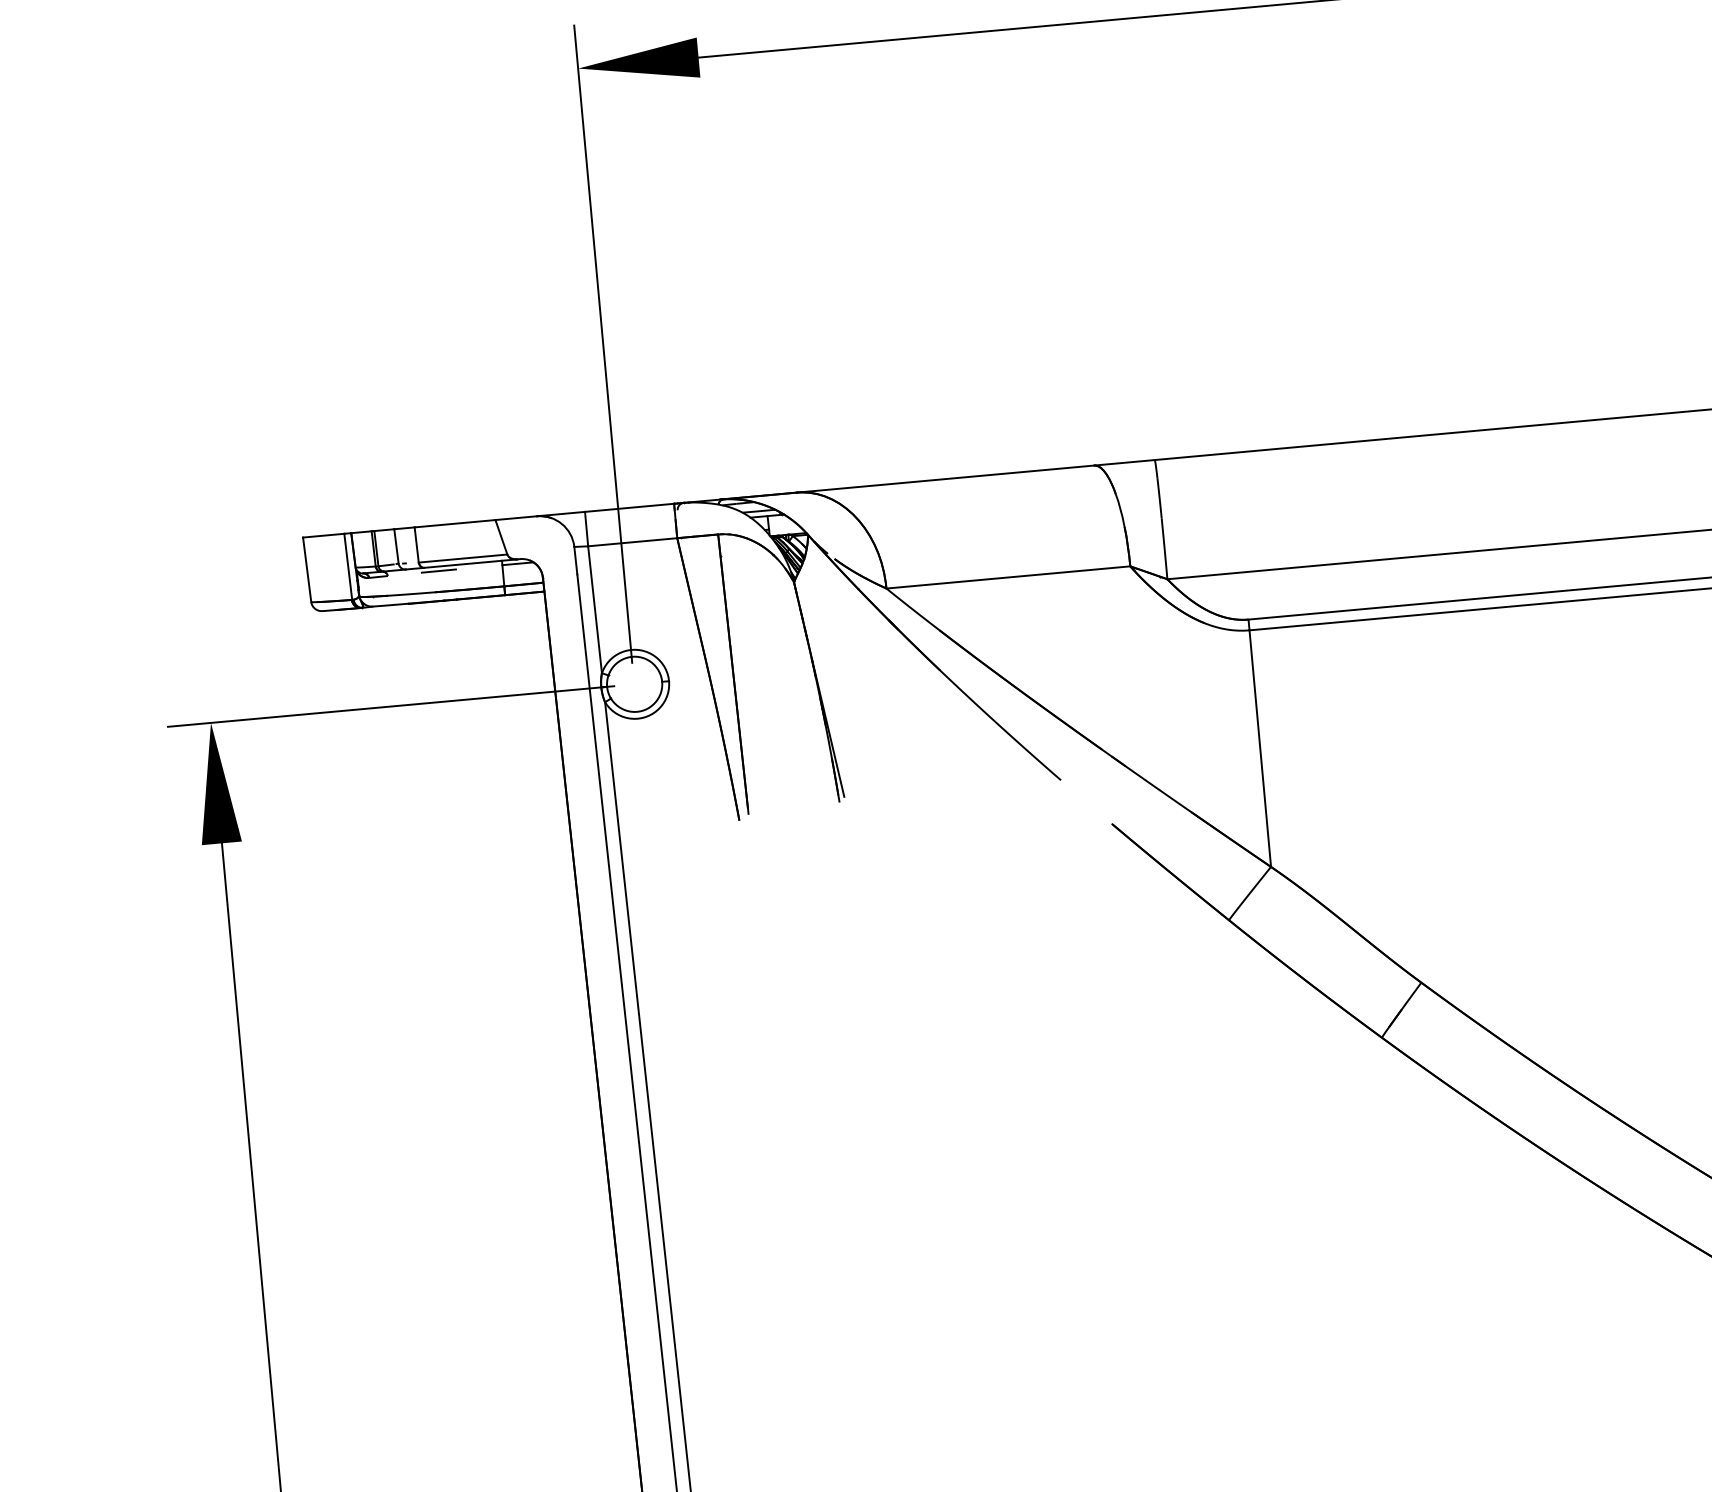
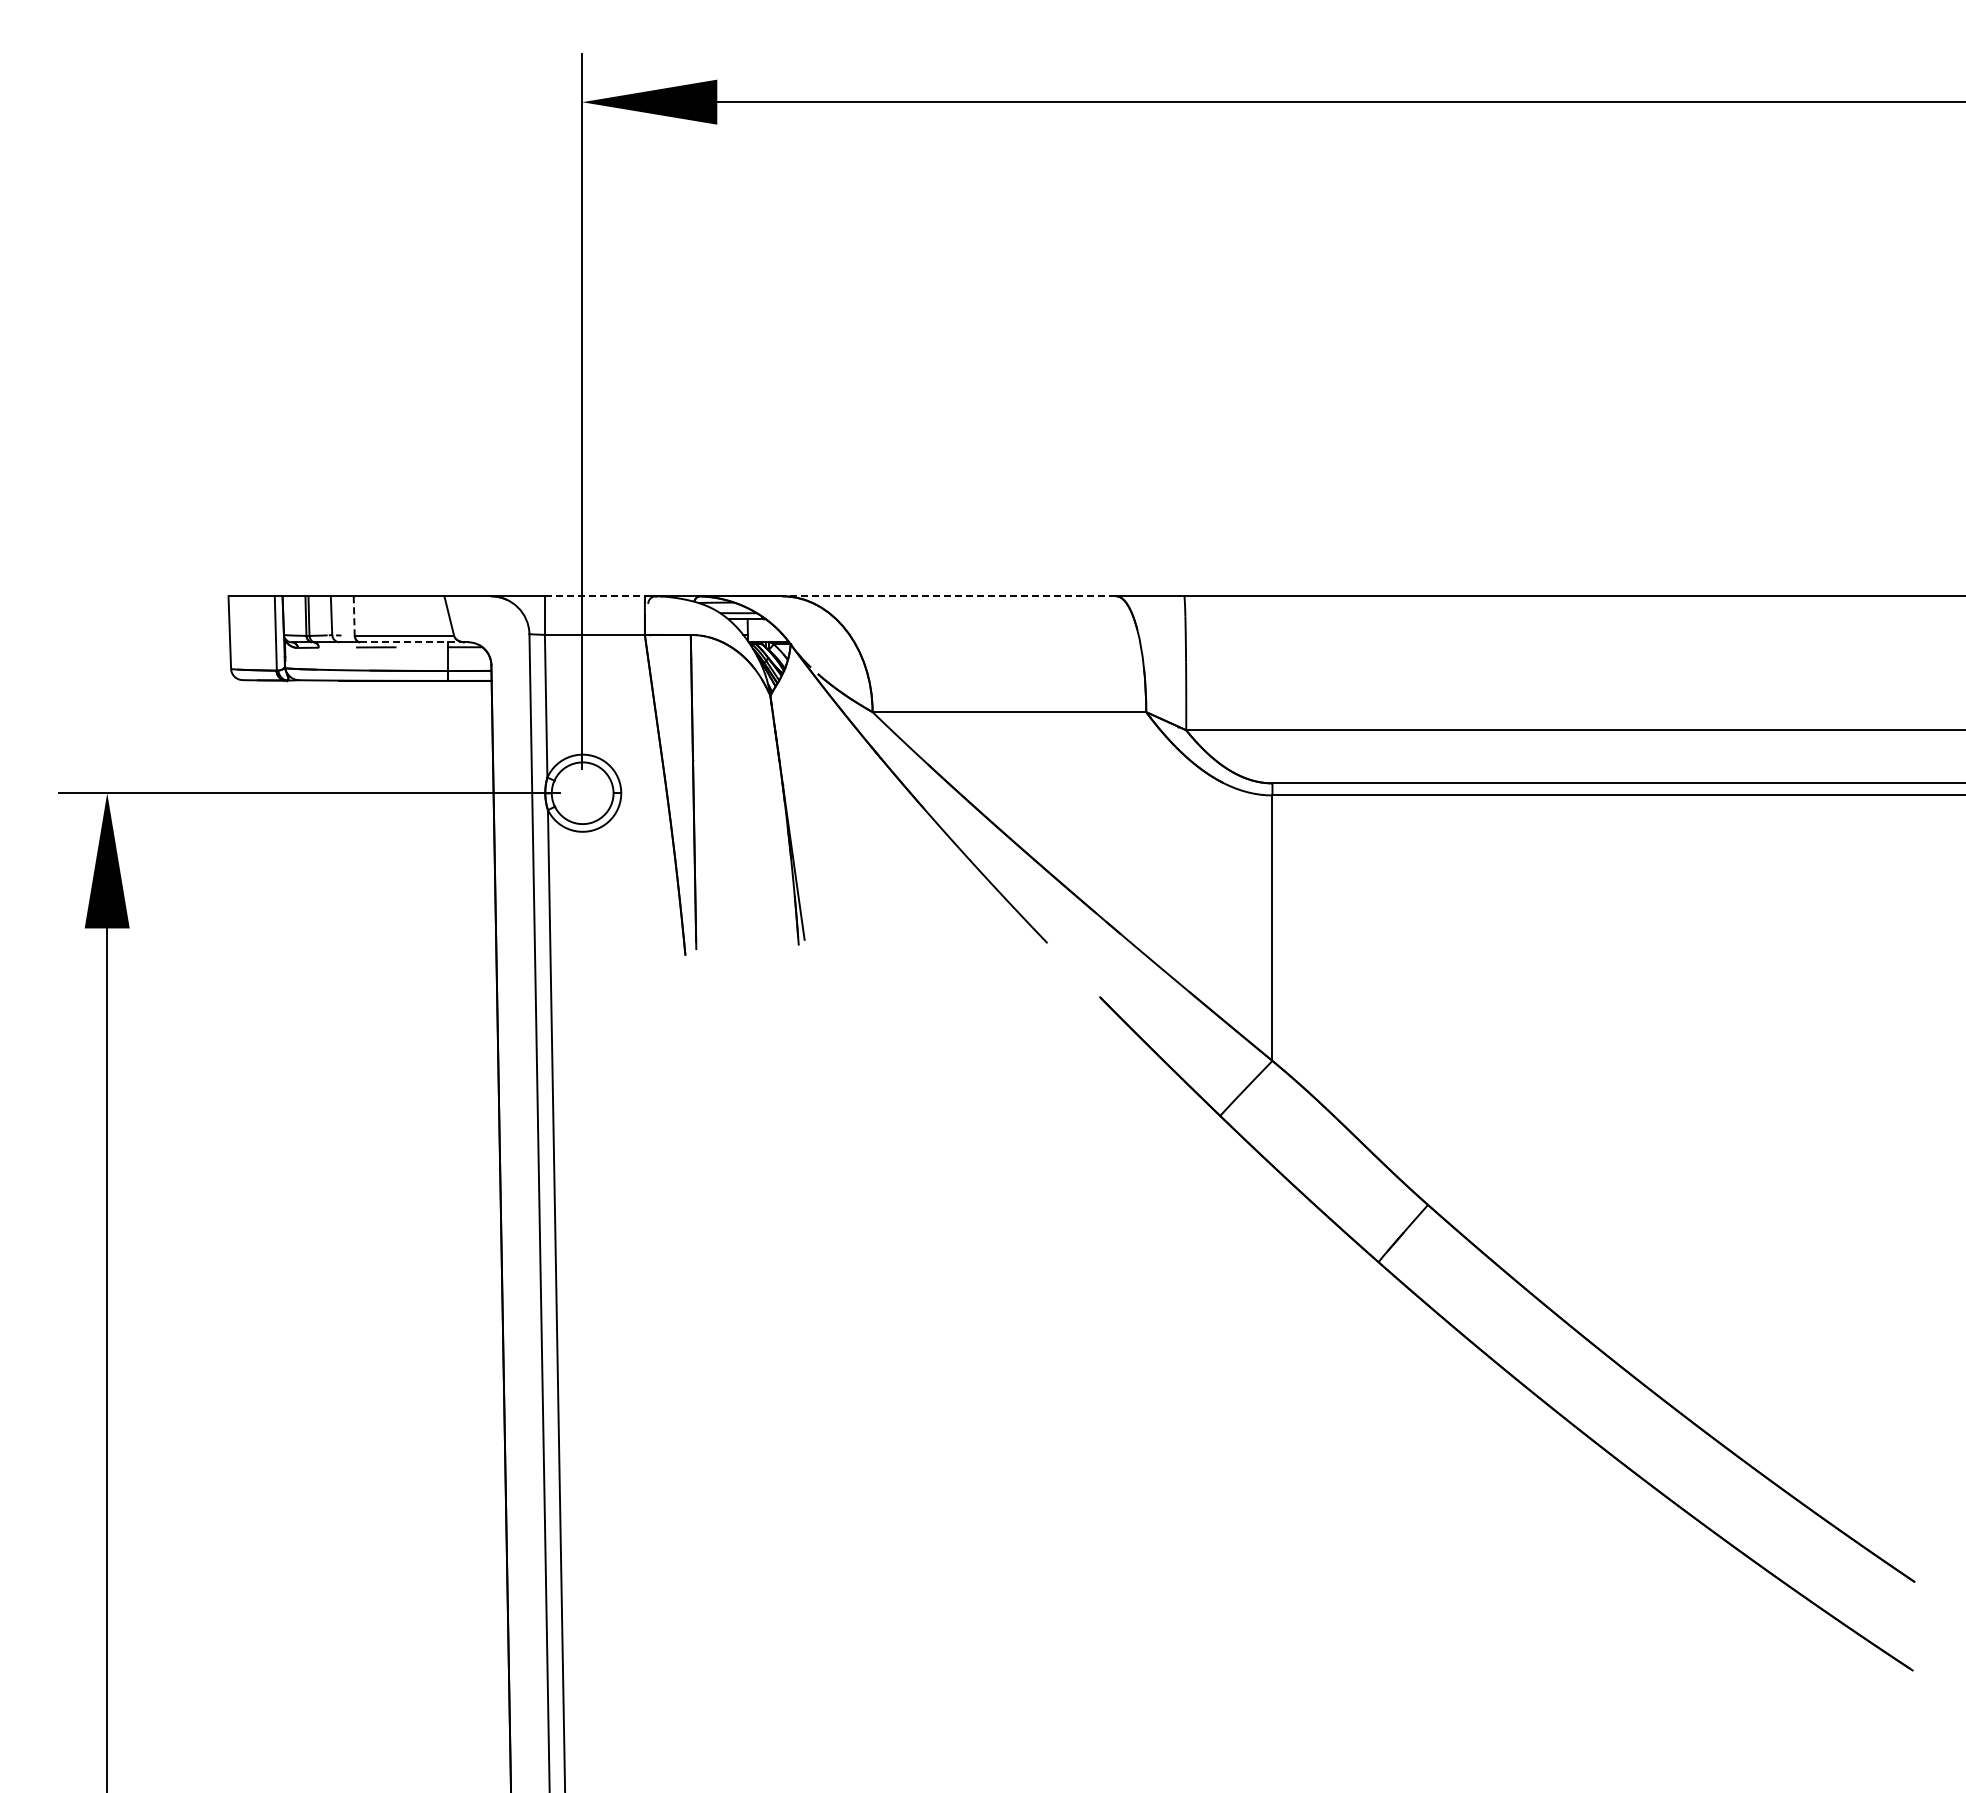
line: (945, 479) -> (949, 596), solid -> dashed
line: (629, 508) -> (594, 596), solid -> dashed
line: (416, 545) -> (354, 616), solid -> dashed
line: (471, 563) -> (413, 642), solid -> dashed

